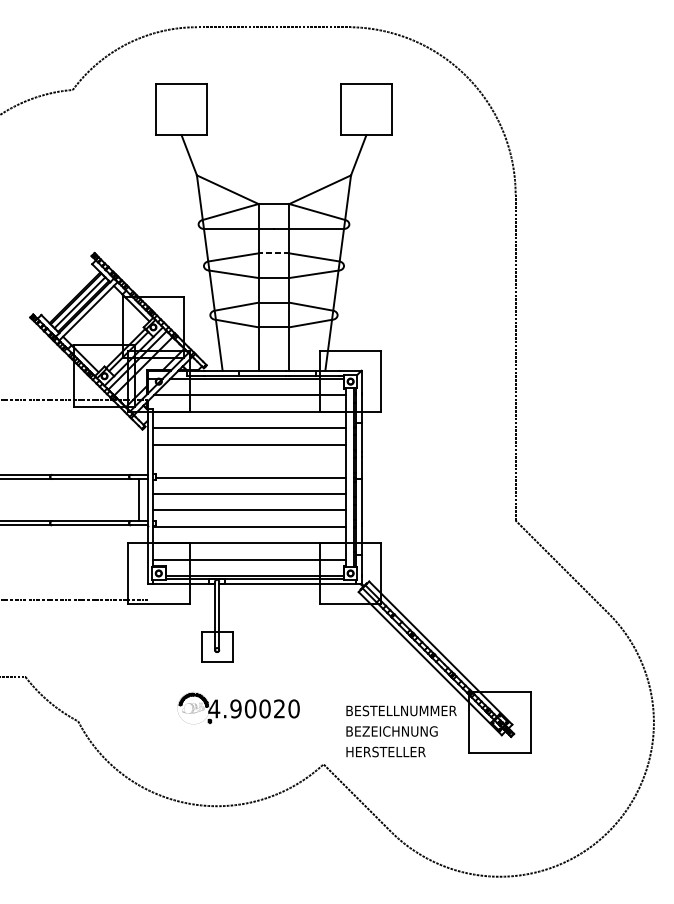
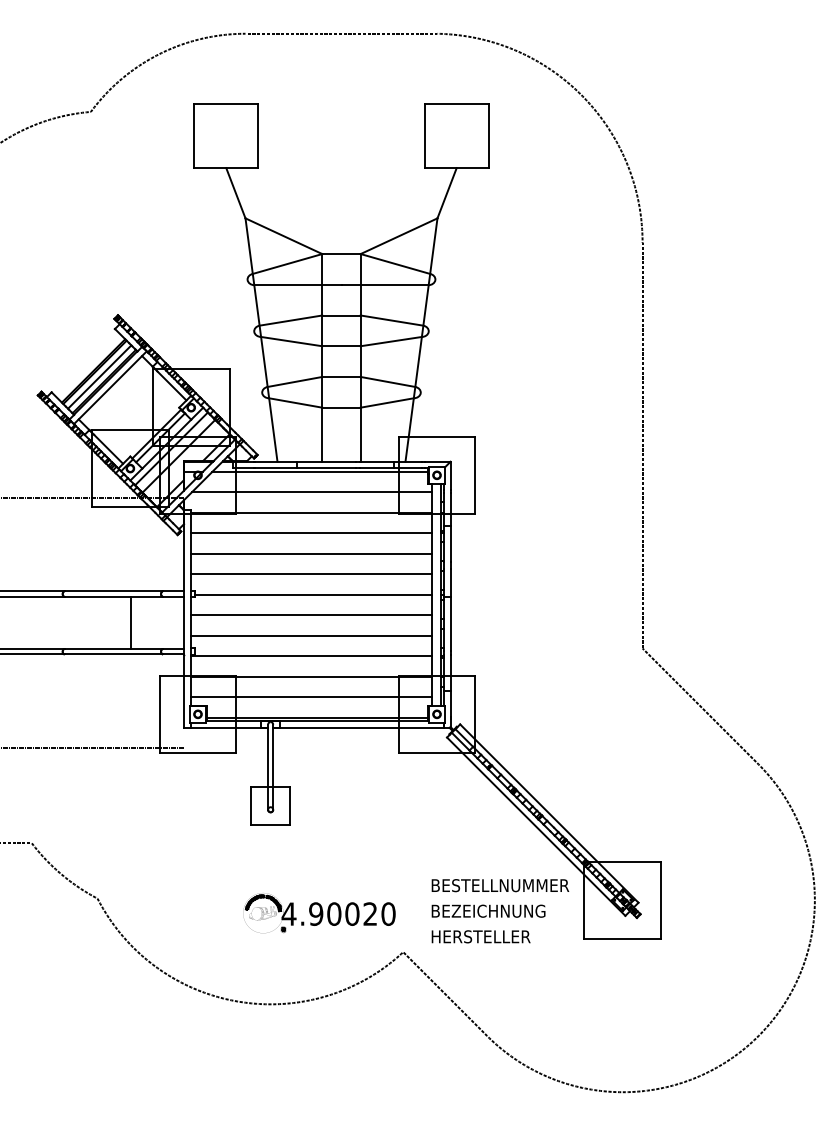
line: (273, 253) -> (341, 315), dashed -> solid
line: (249, 461) -> (311, 574), added
line: (139, 499) -> (130, 622), moved
part: (238, 708) -> (319, 913), moved

